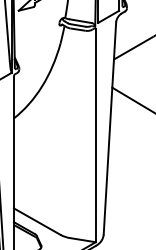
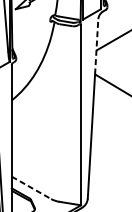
line: (114, 55) -> (96, 47), solid -> dashed
line: (37, 221) -> (31, 187), solid -> dashed

